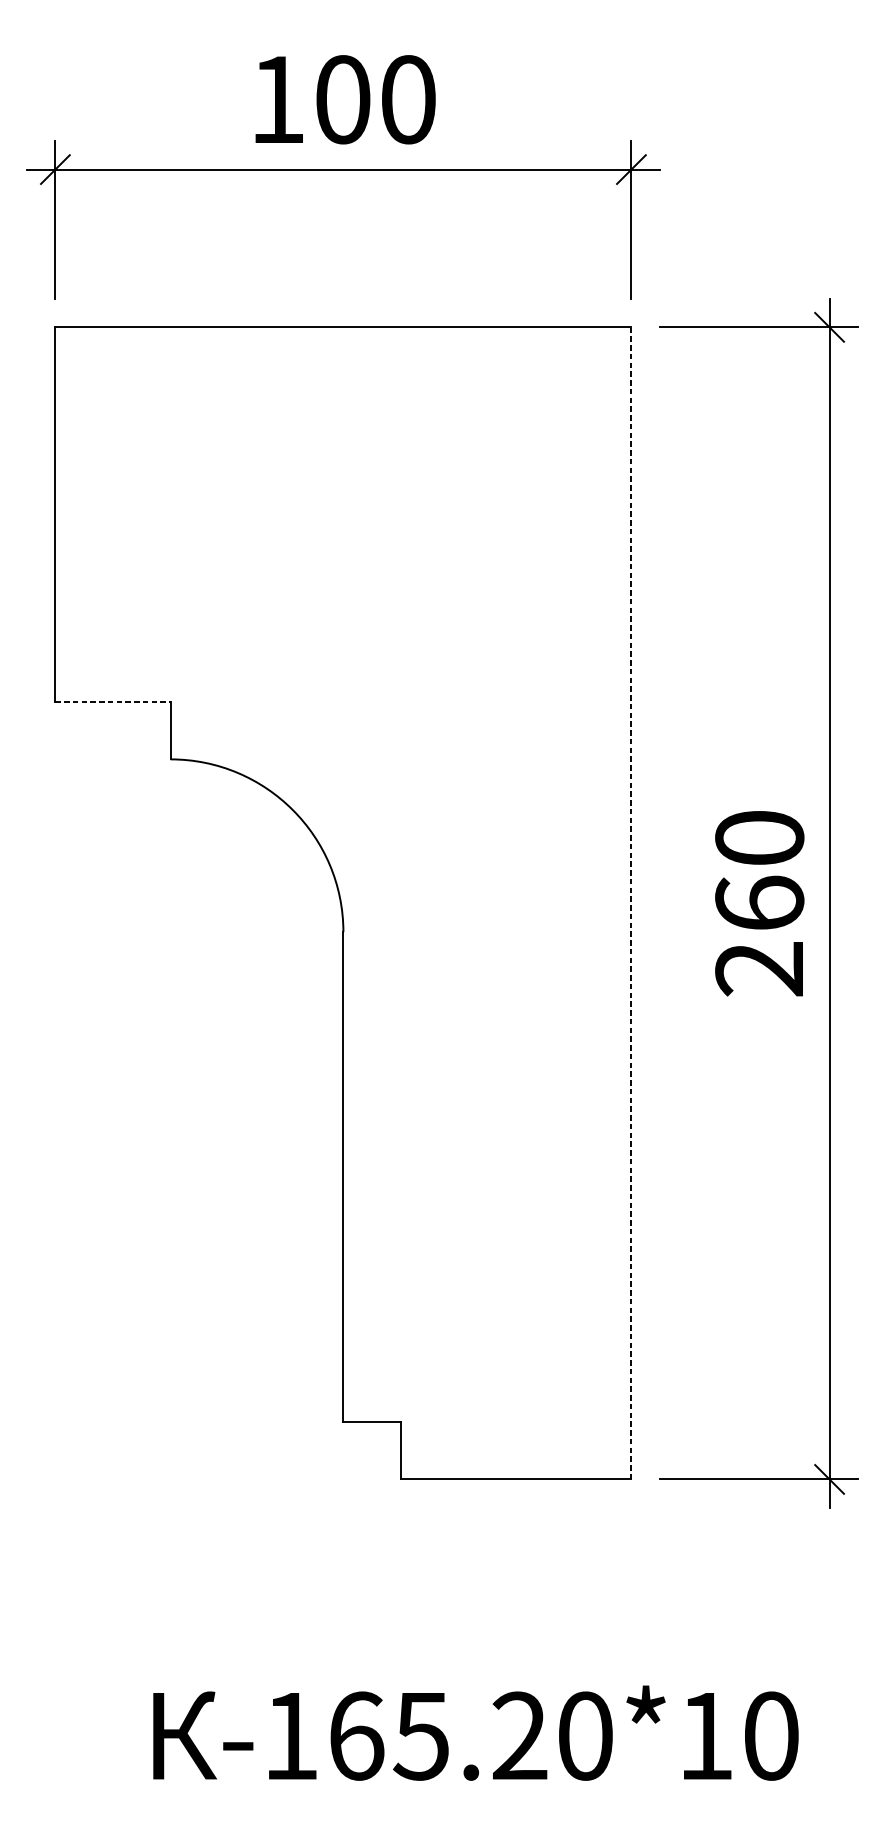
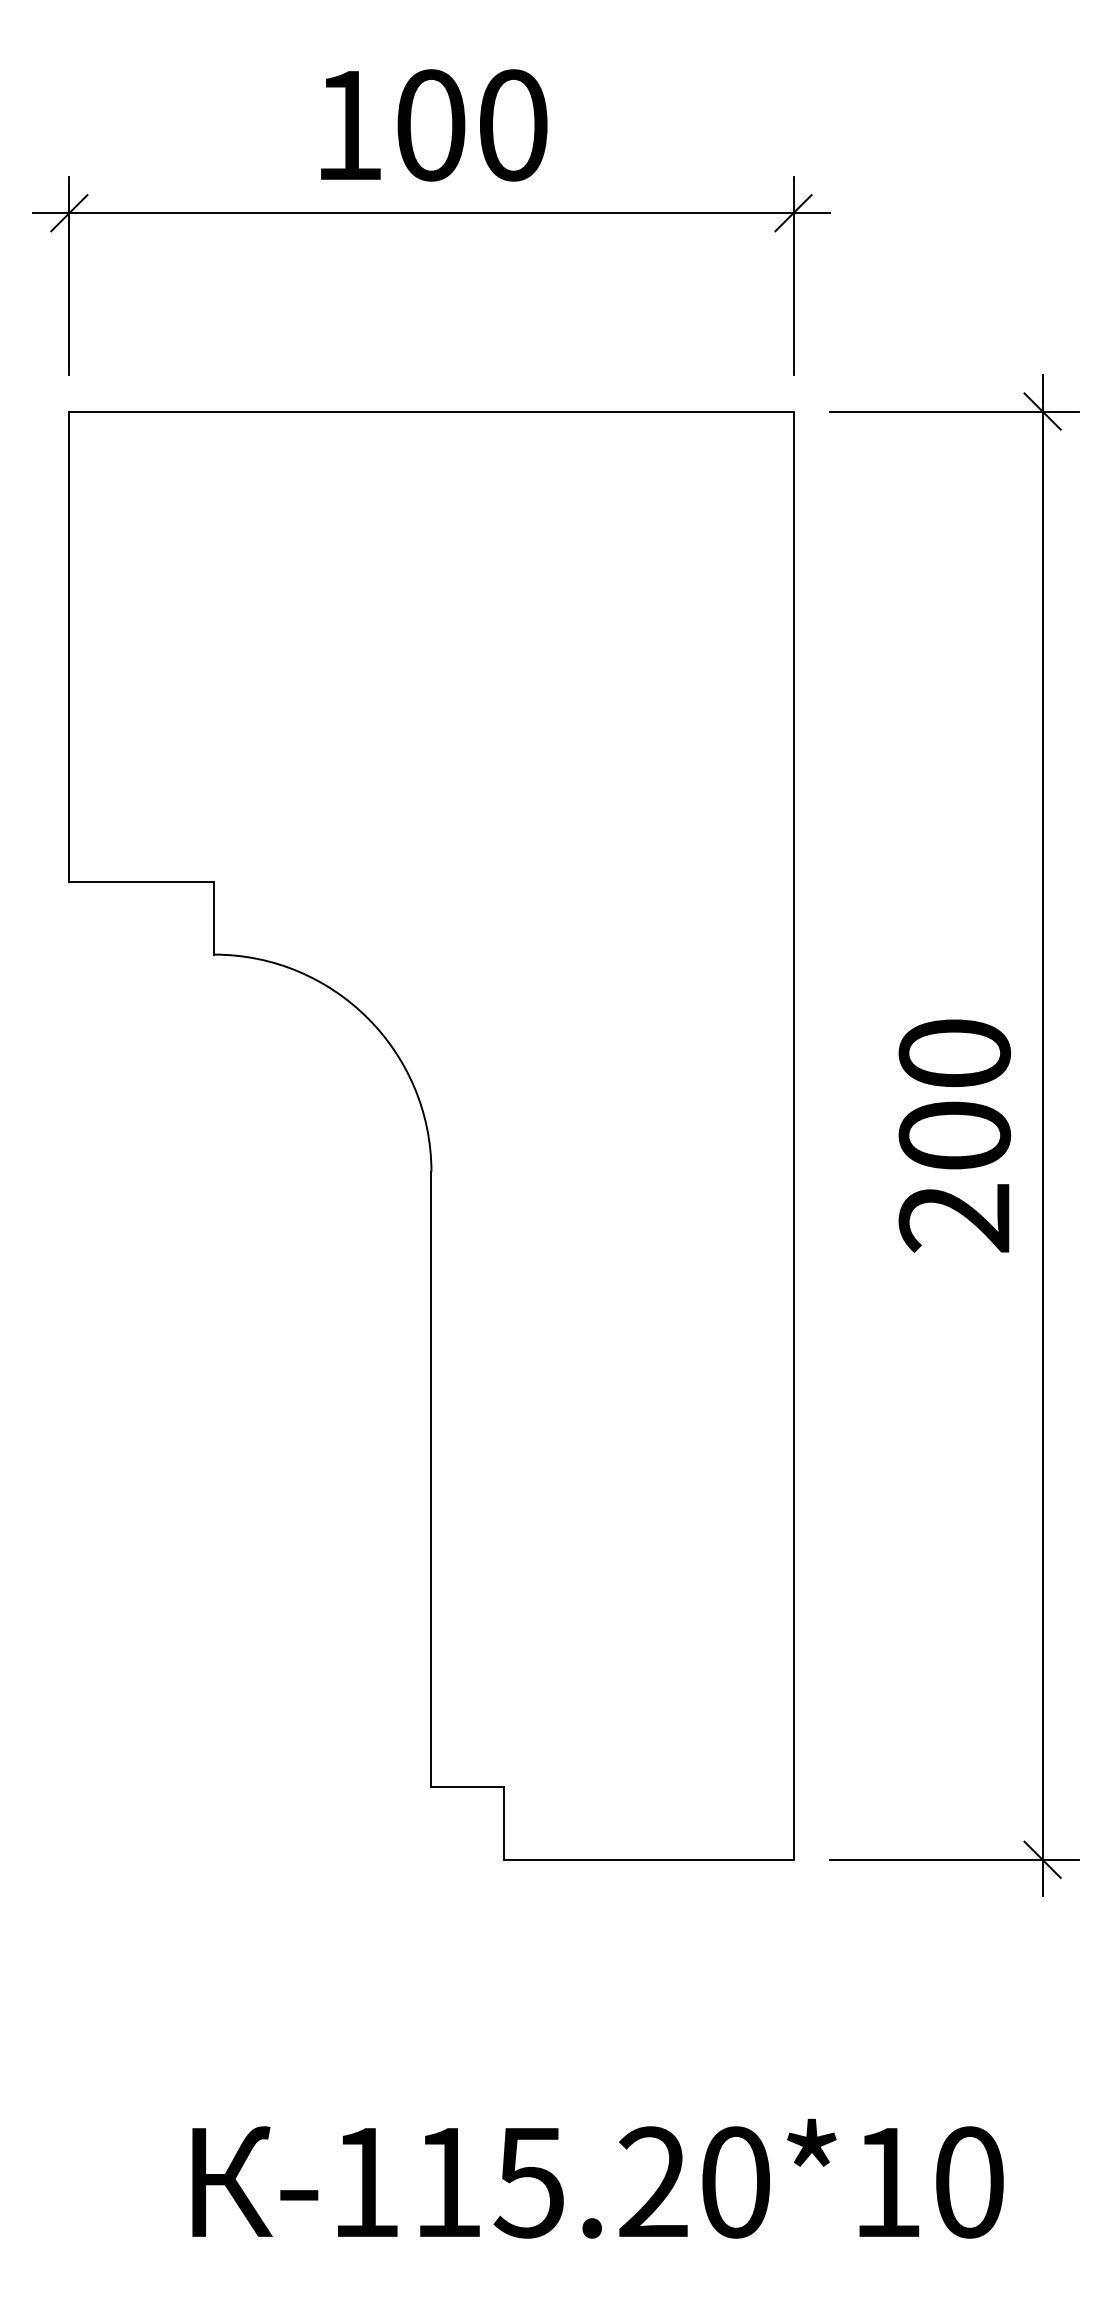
line: (113, 702) -> (142, 882), dashed -> solid
line: (631, 903) -> (793, 1135), dashed -> solid
text: (759, 903) -> (954, 1135), 260 -> 200
text: (356, 1736) -> (448, 2182), -165.20*10 -> -115.20*10

